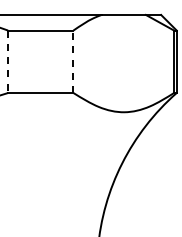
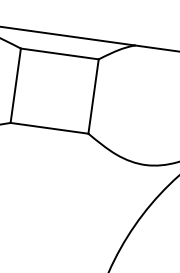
line: (73, 61) -> (93, 96), dashed -> solid
line: (8, 62) -> (16, 86), dashed -> solid

